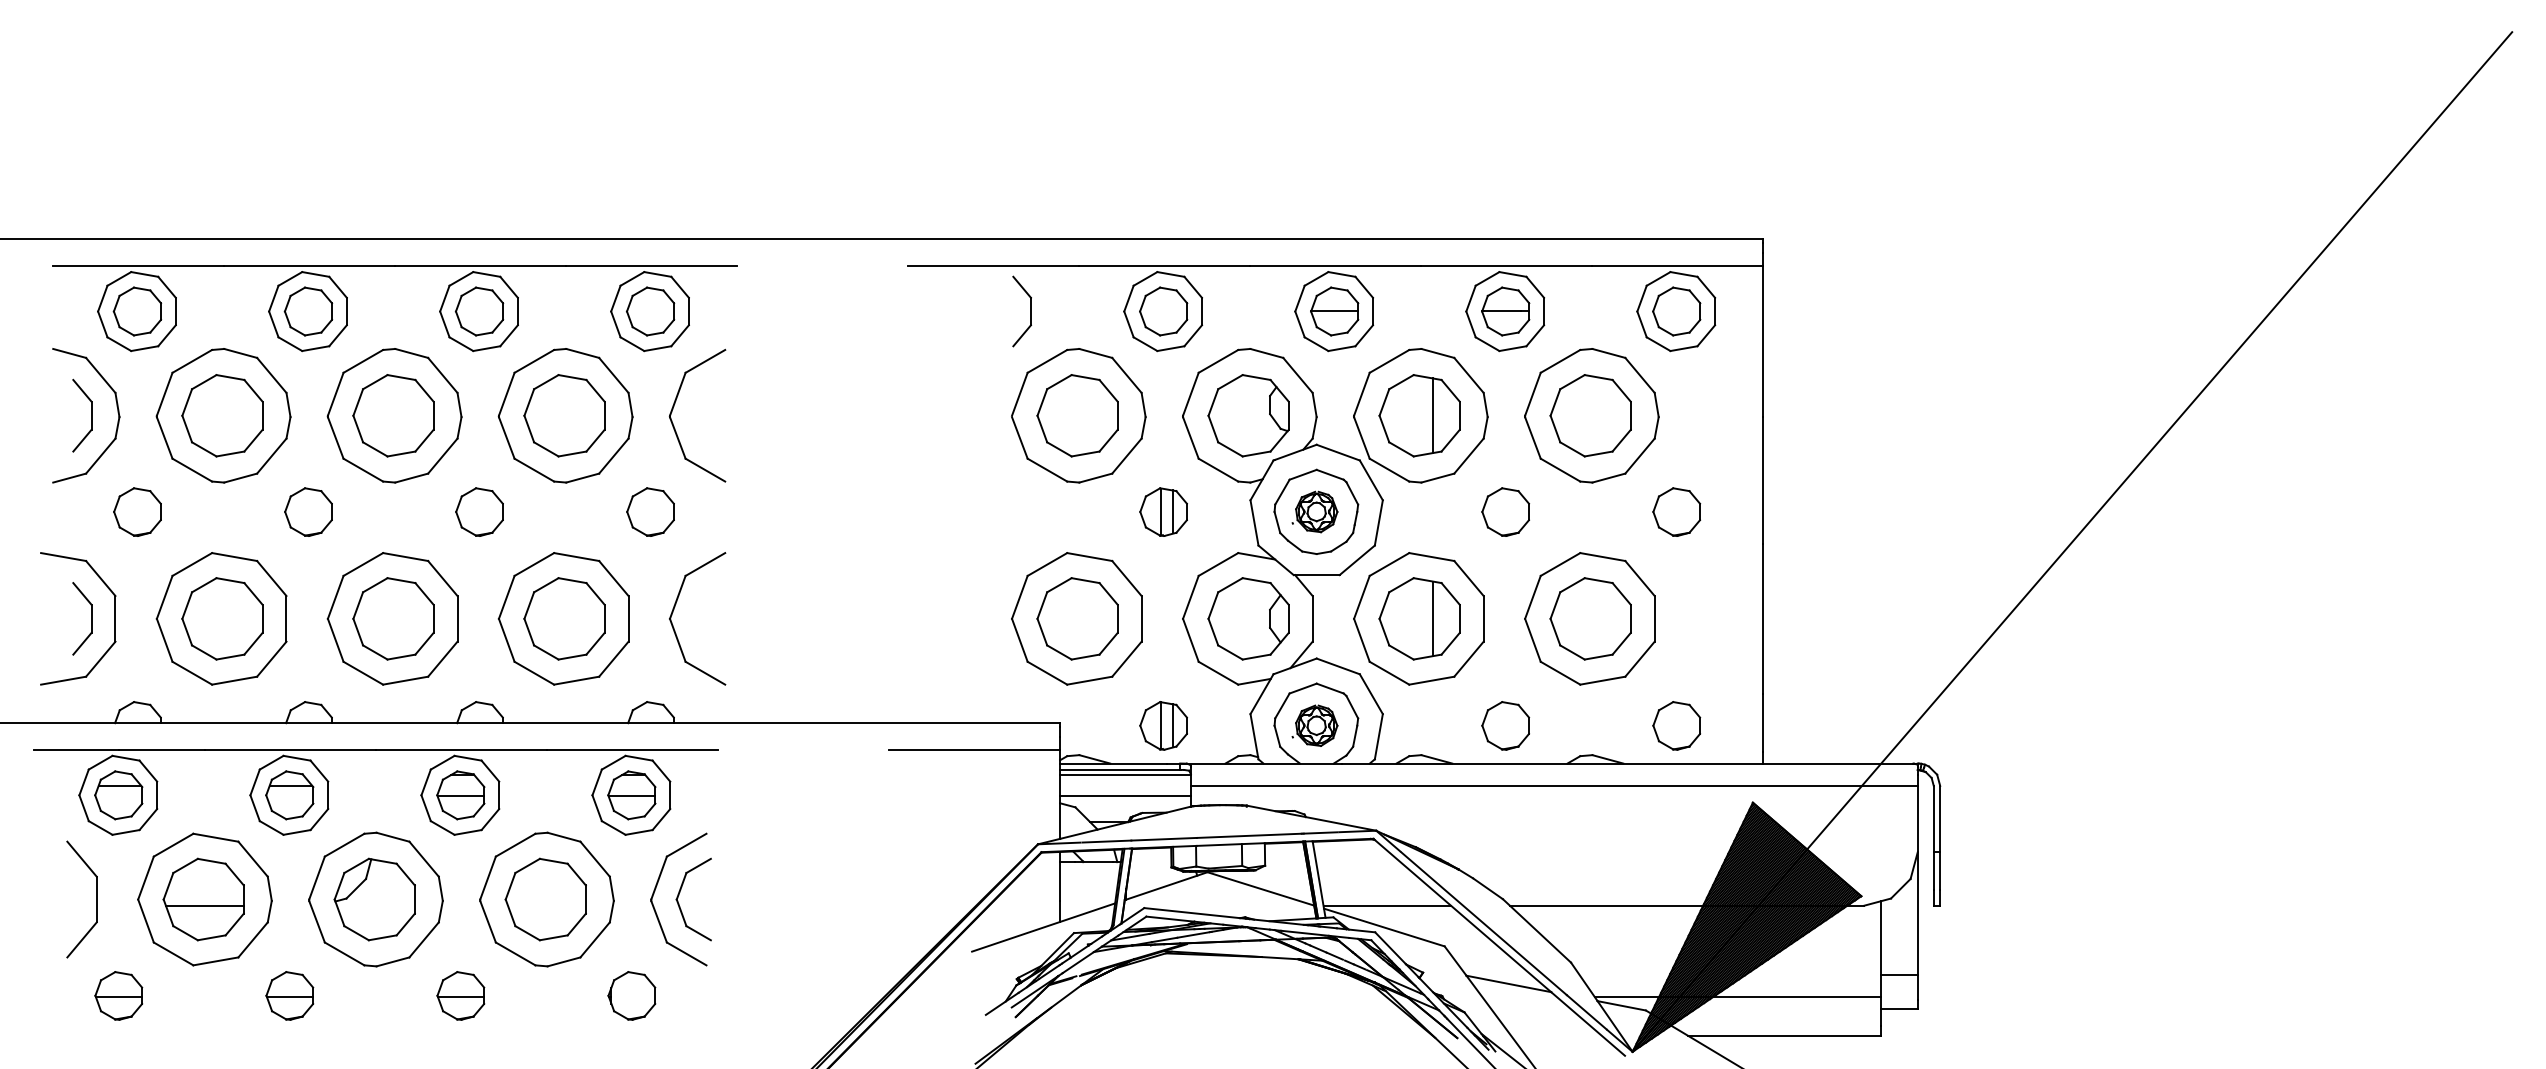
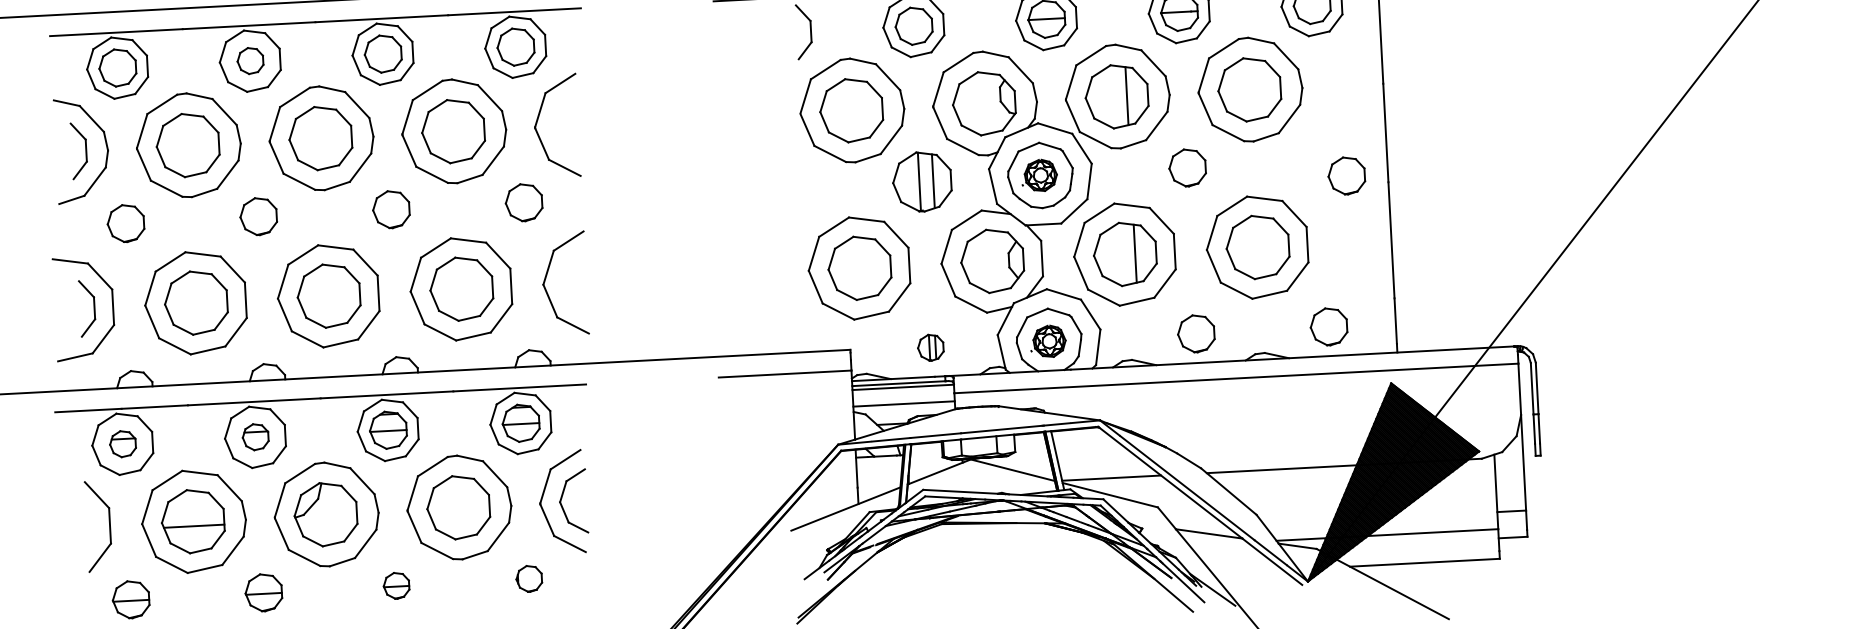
part: (308, 311) -> (250, 60), size x0.7
part: (1163, 511) -> (921, 181), size x1.6
part: (1676, 511) -> (1346, 175), moved
part: (1163, 725) -> (930, 347), size x0.7
part: (118, 795) -> (122, 444), size x0.7
part: (289, 795) -> (255, 437), size x0.7
part: (460, 995) -> (396, 585), size x0.7
part: (631, 995) -> (528, 578), size x0.7

